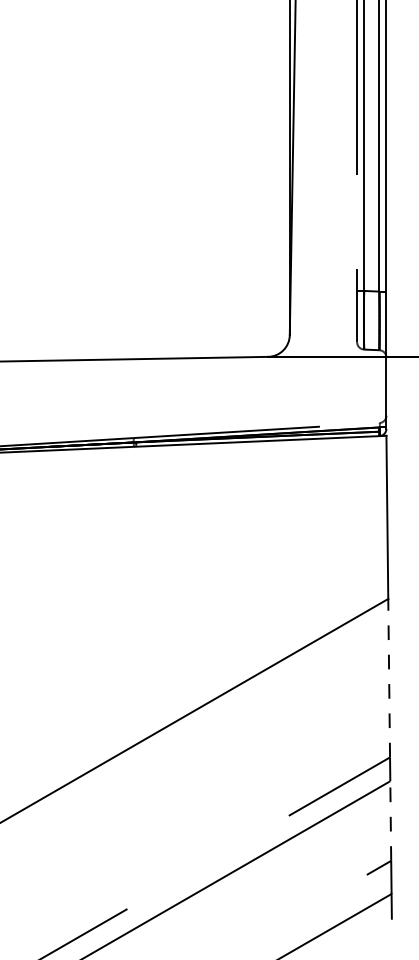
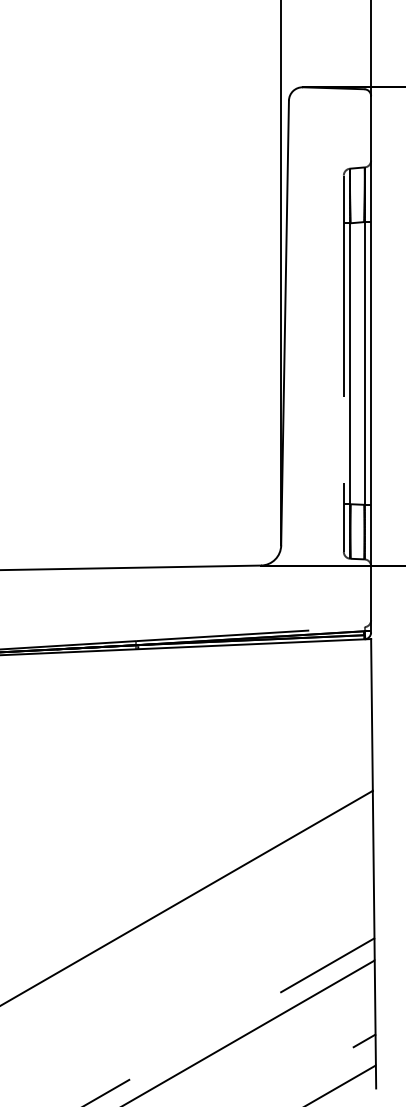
line: (388, 678) -> (373, 864), dashed -> solid
line: (391, 821) -> (375, 997), dashed -> solid

